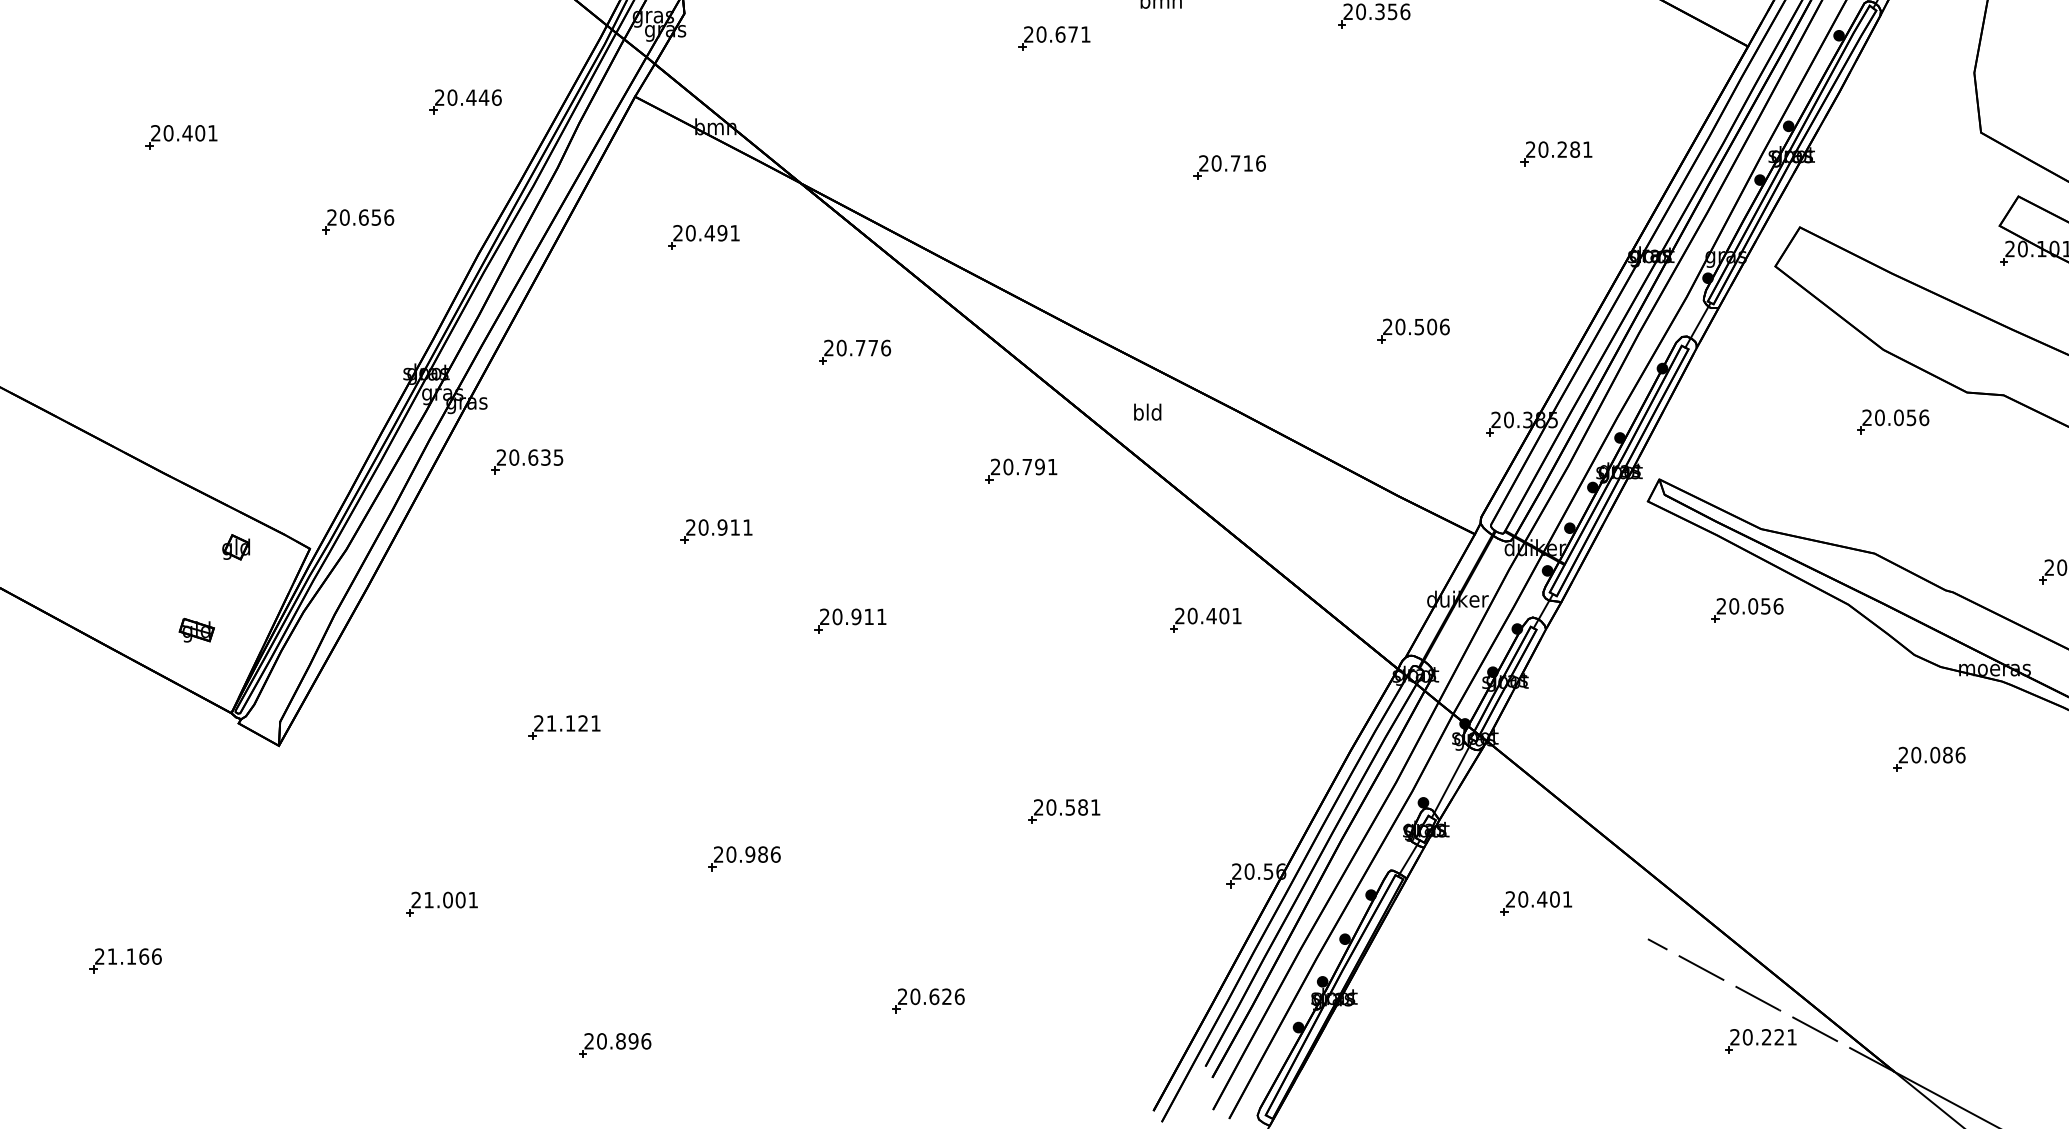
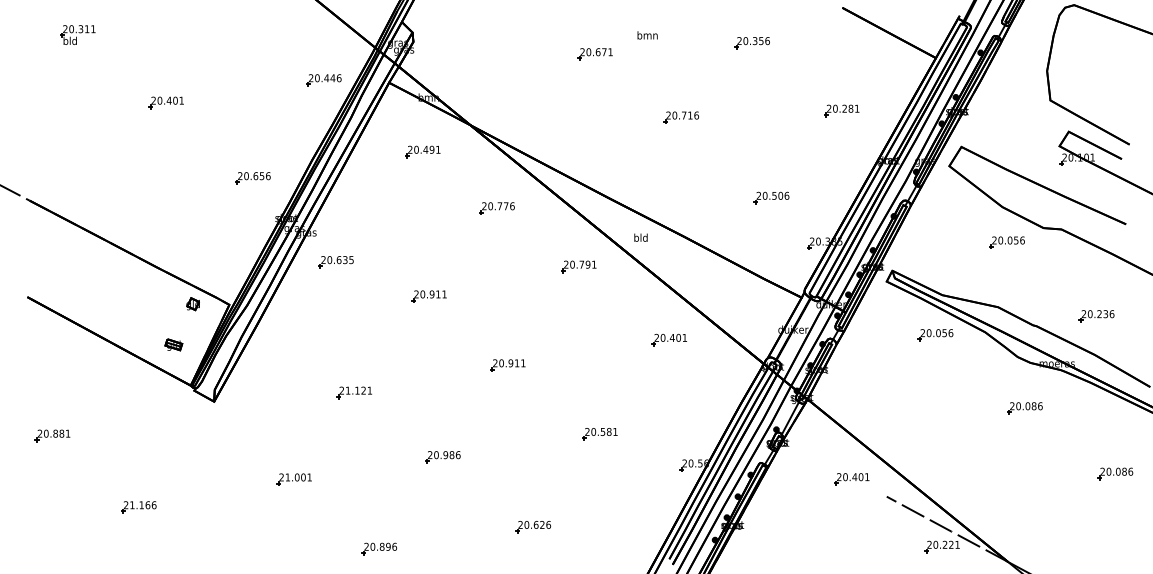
part: (464, 102) -> (323, 80), moved
part: (356, 222) -> (252, 178), moved
part: (849, 621) -> (507, 365), moved
part: (1535, 904) -> (851, 479), moved

